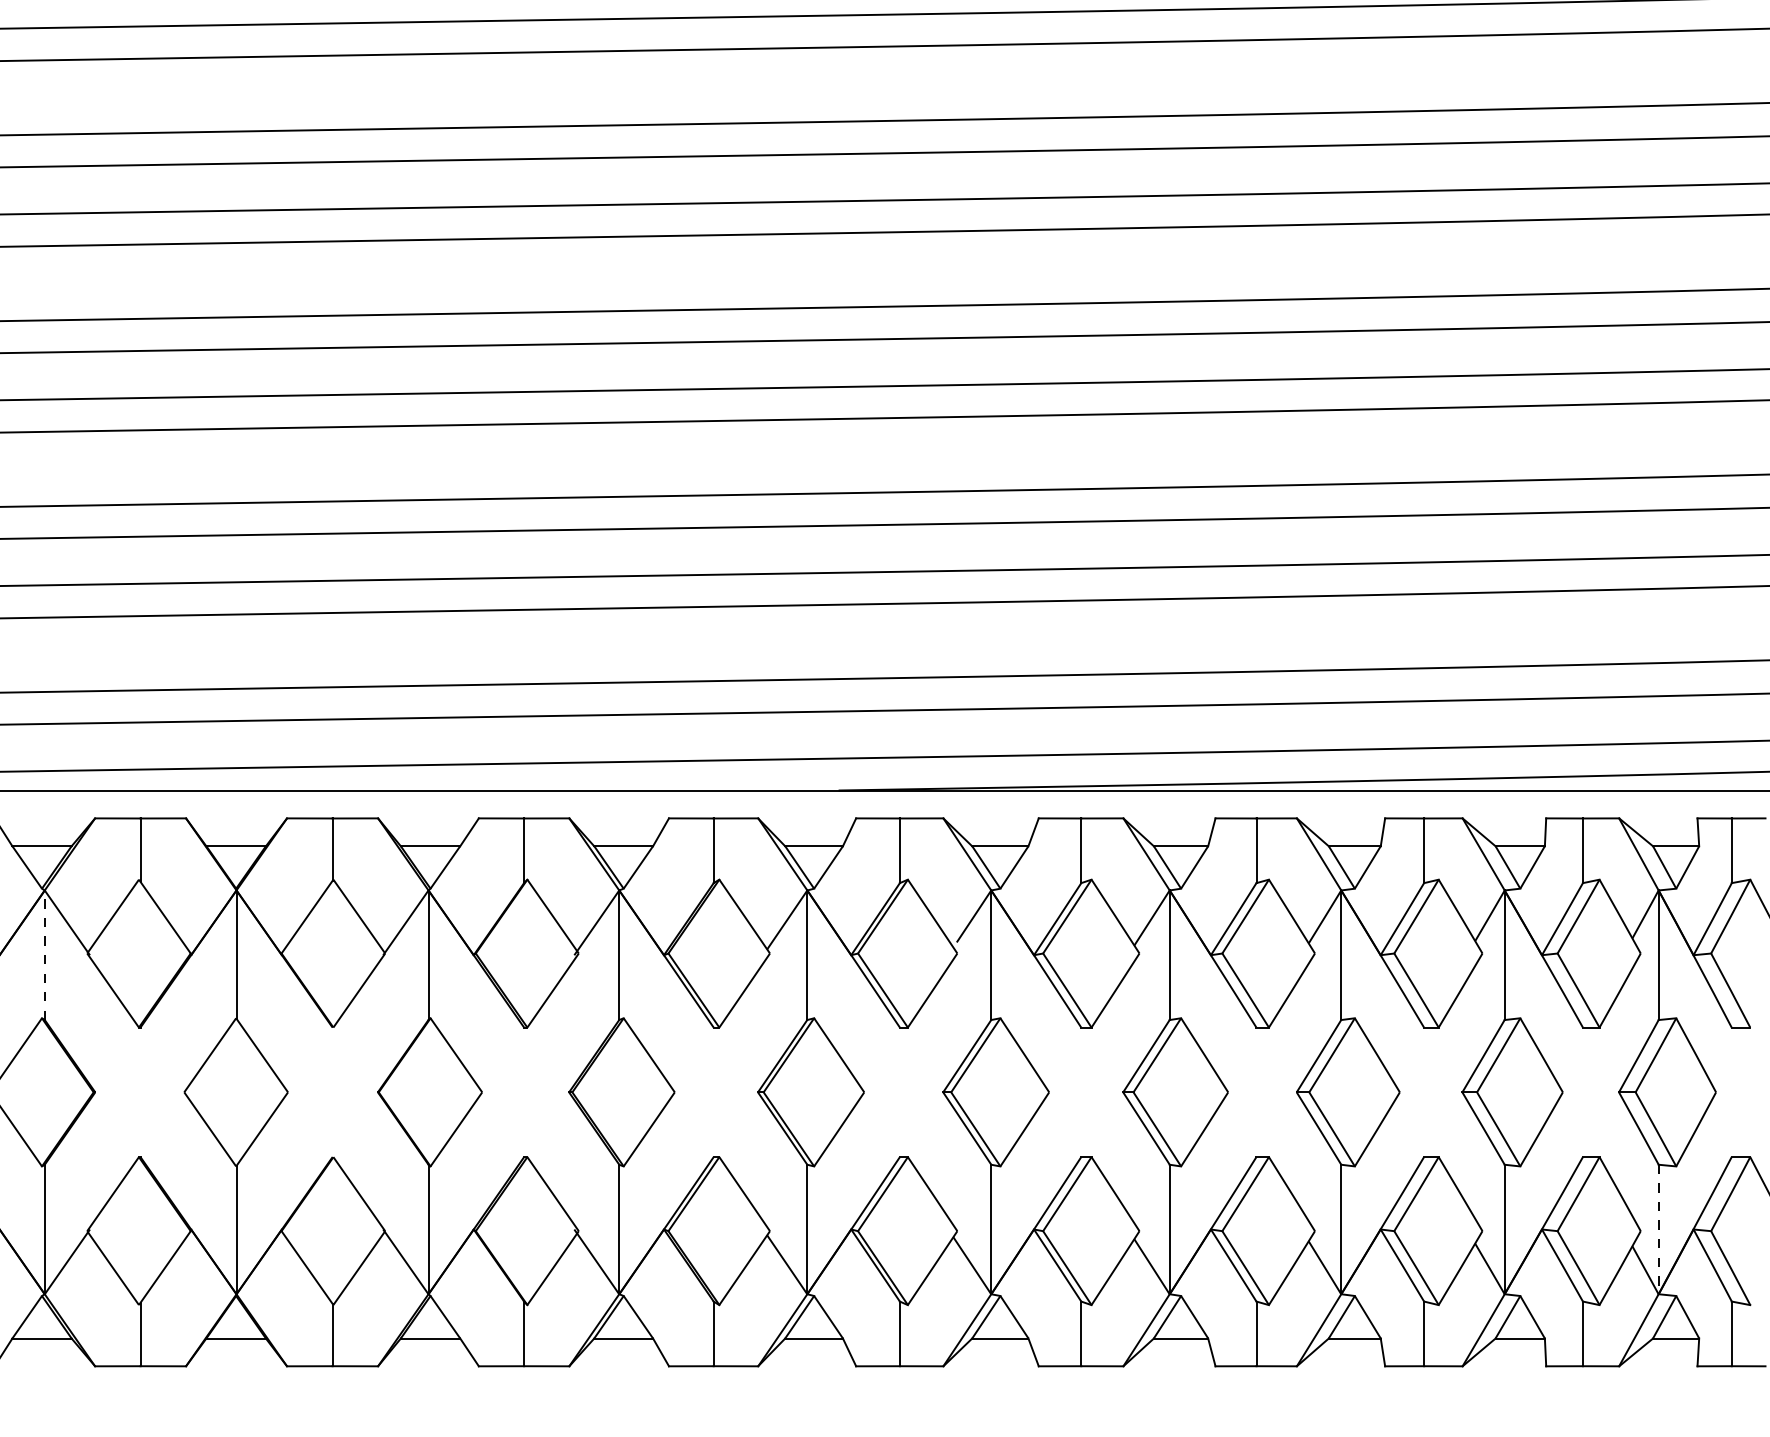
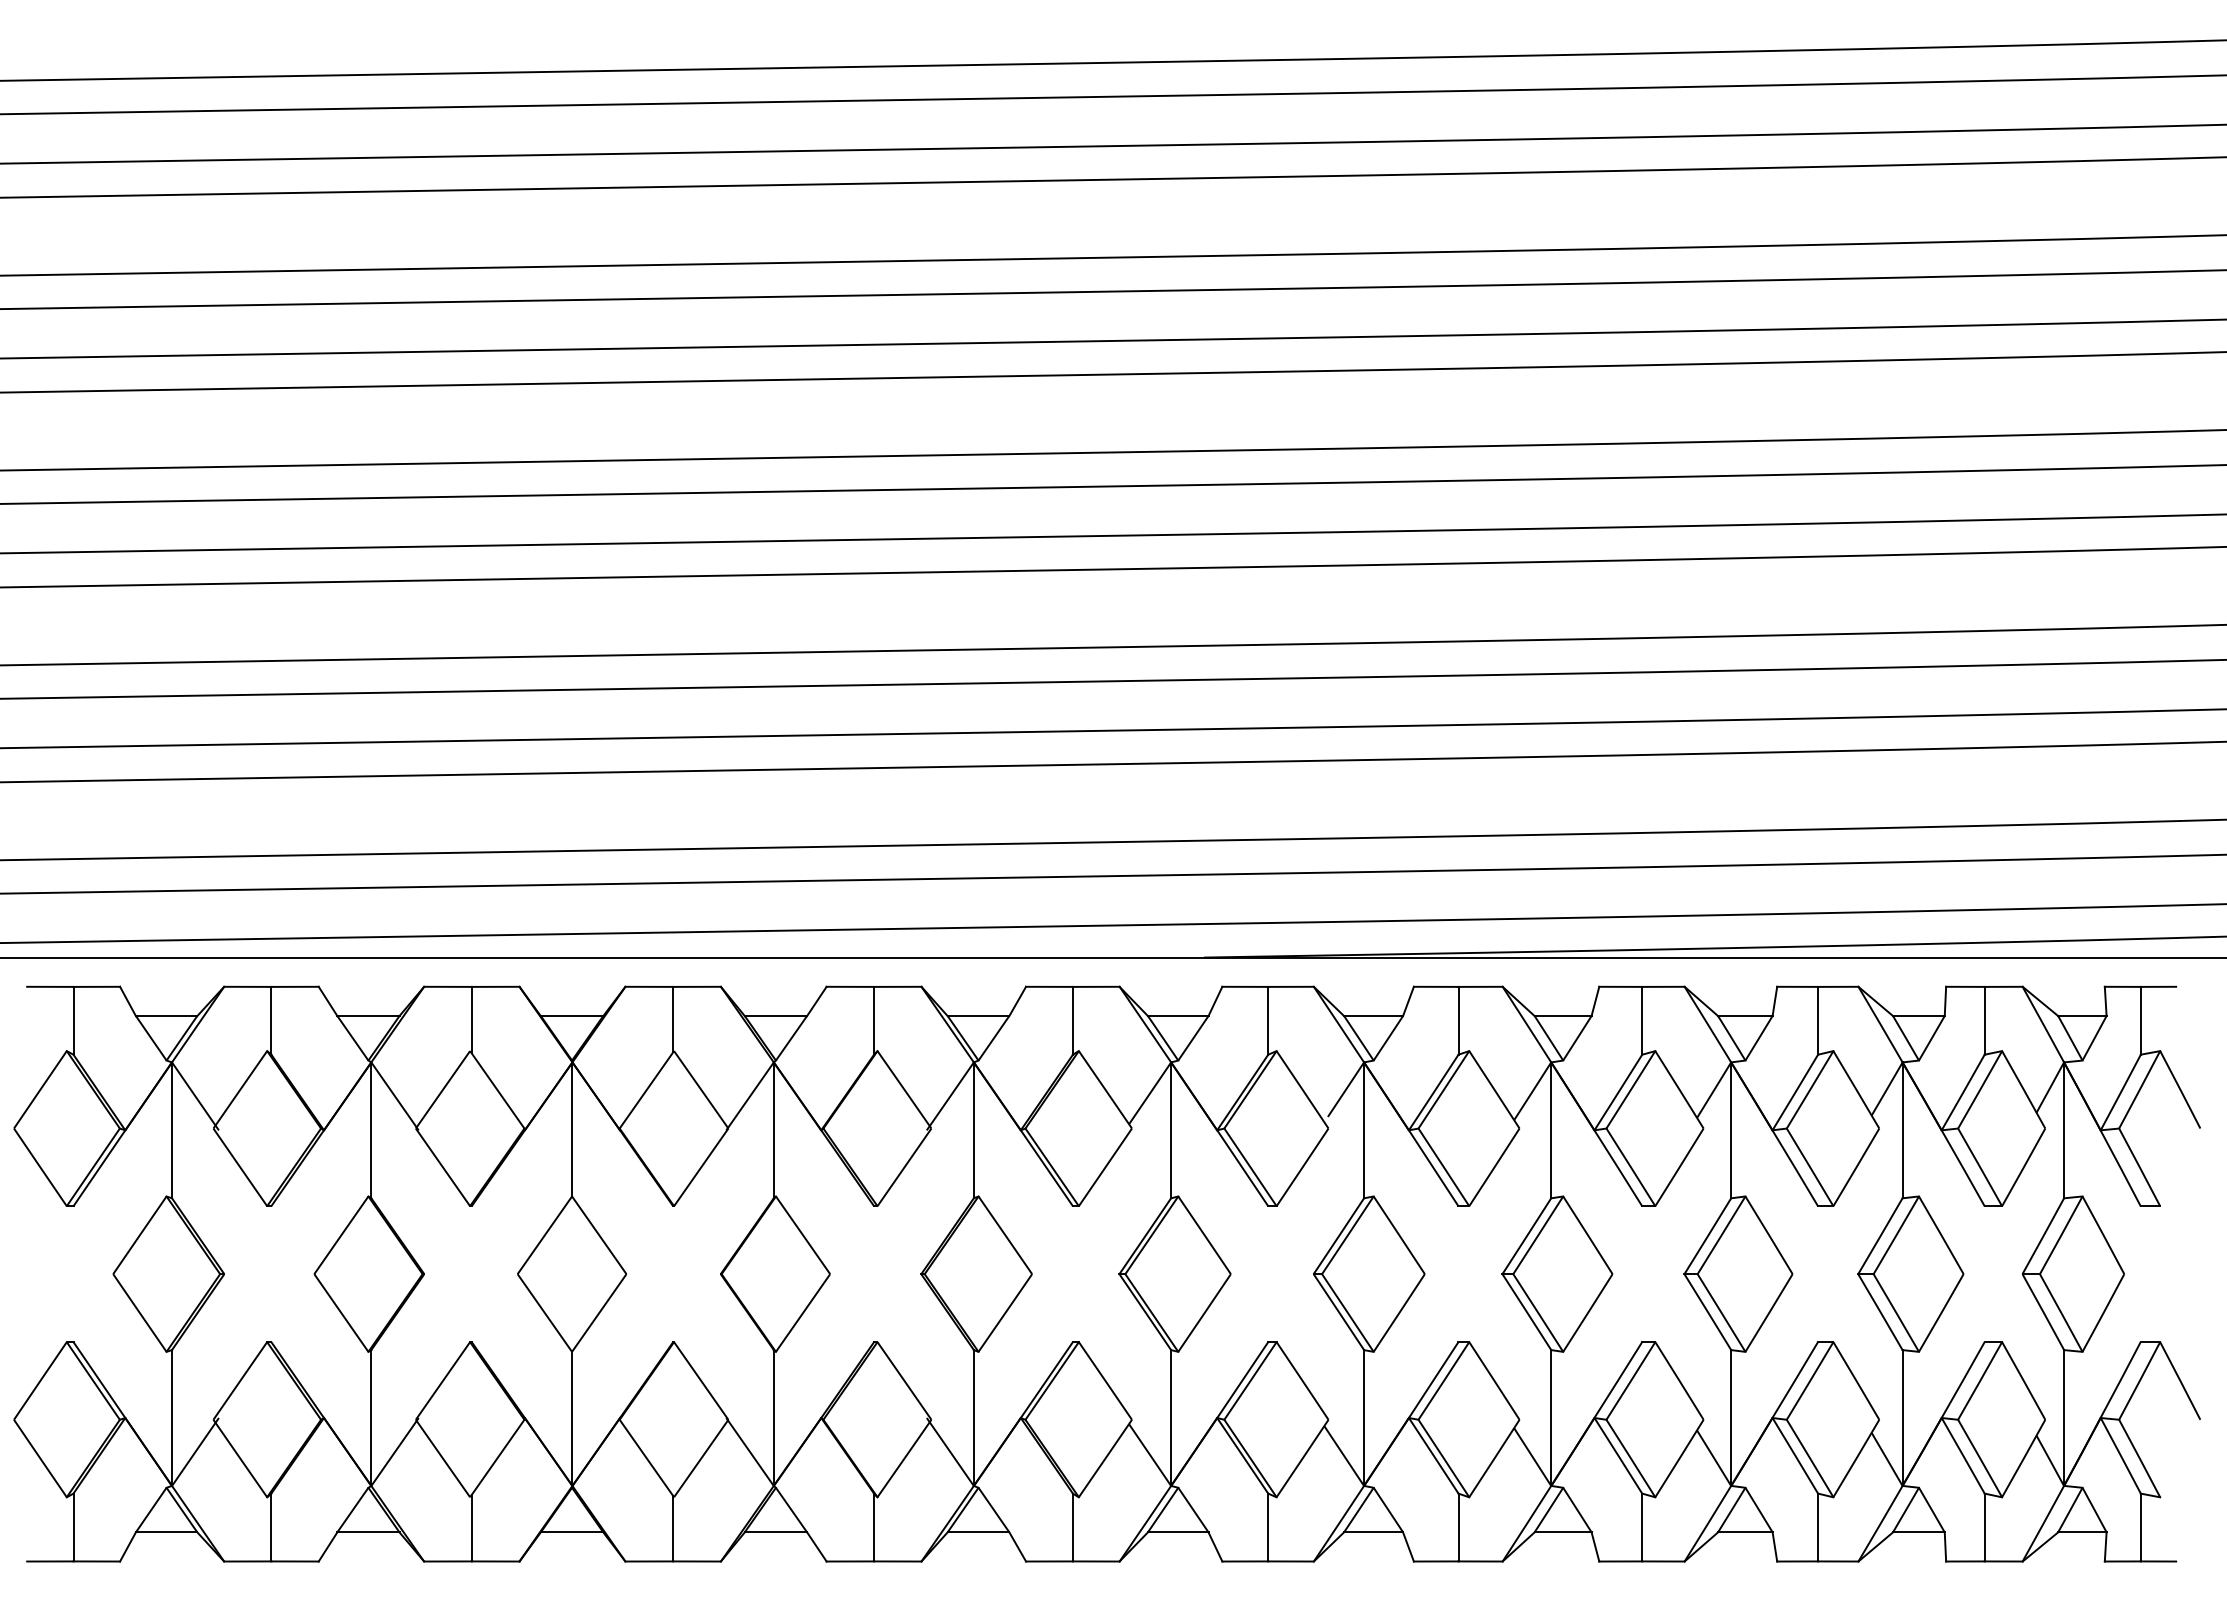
line: (44, 955) -> (371, 1130), dashed -> solid
line: (1659, 1229) -> (2064, 1418), dashed -> solid

